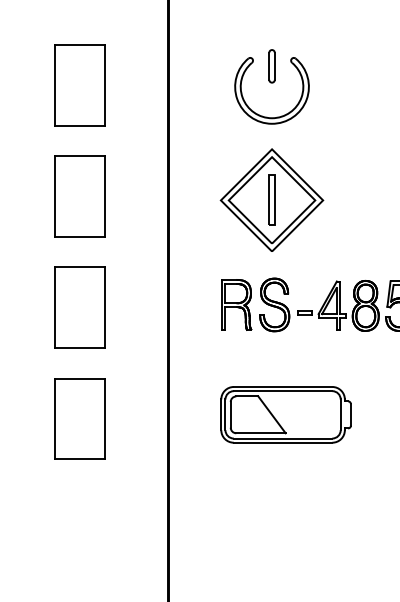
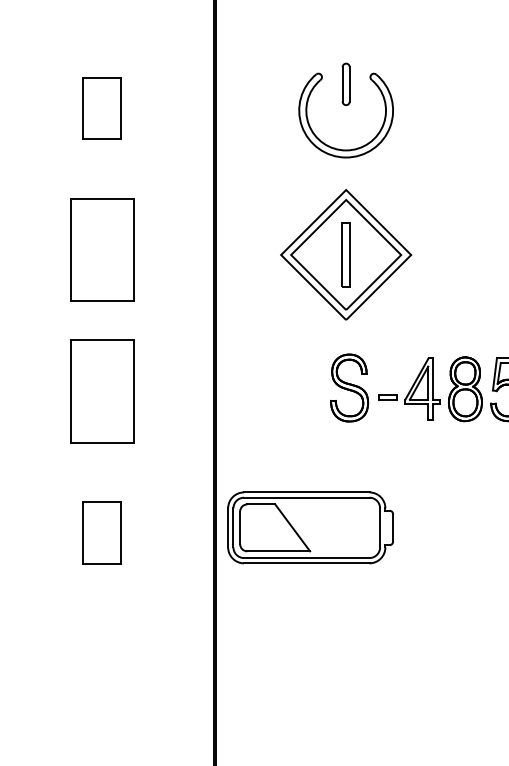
part: (79, 85) -> (101, 108), size x0.6
part: (236, 304) -> (300, 387), removed
part: (285, 414) -> (309, 527), moved
part: (79, 418) -> (101, 532), size x0.6

